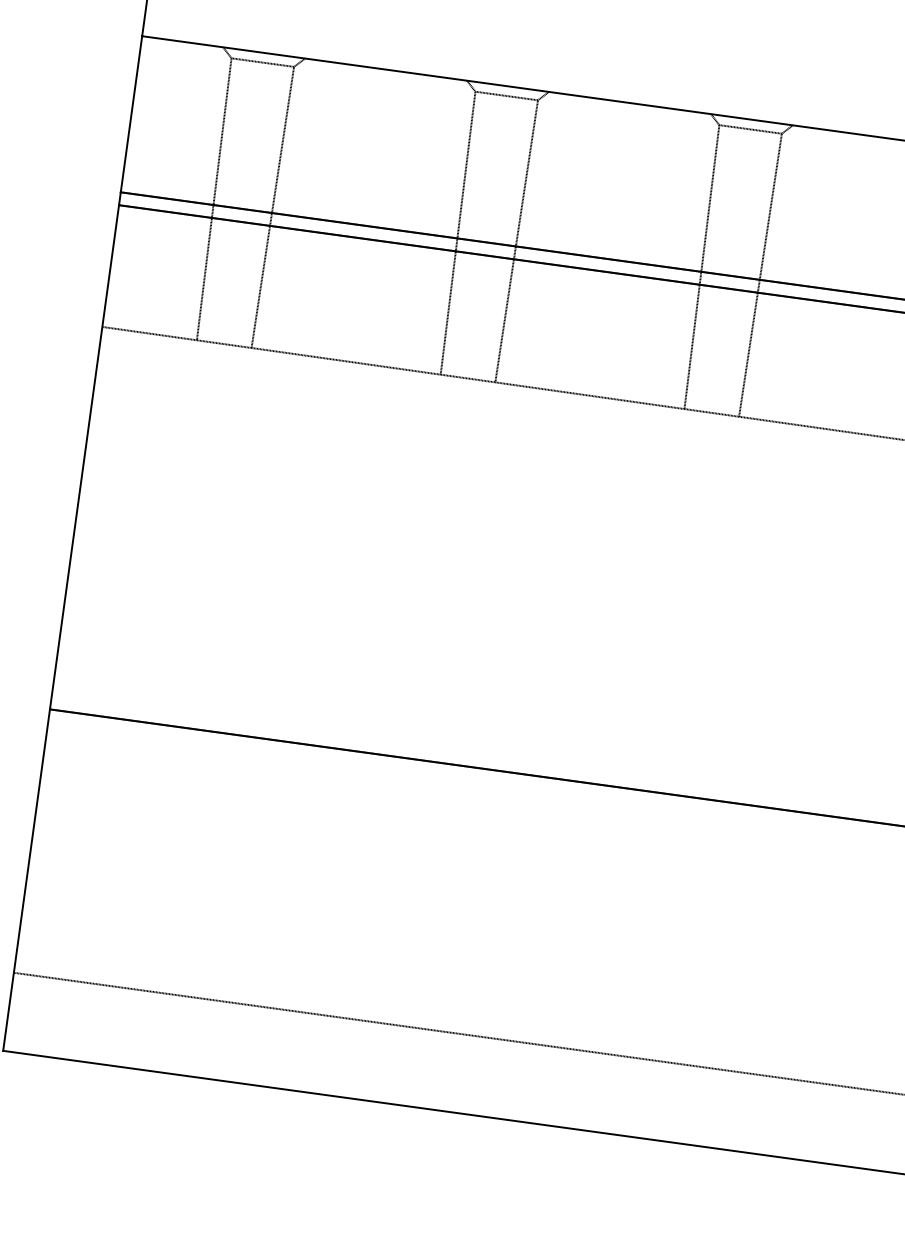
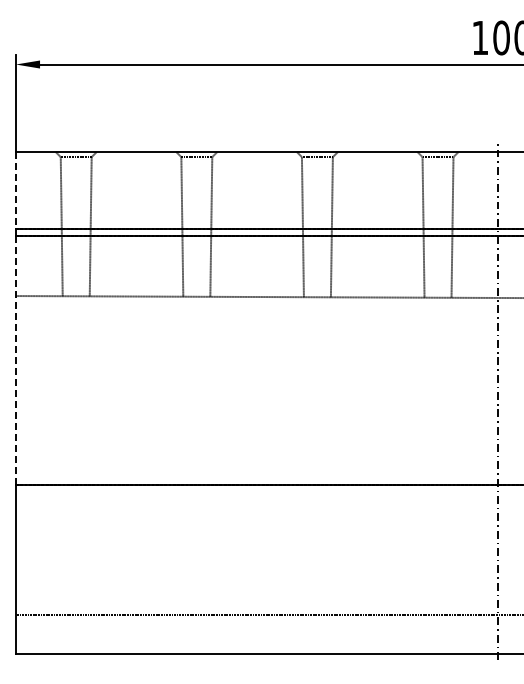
line: (130, 113) -> (15, 190), solid -> dashed
line: (83, 457) -> (15, 360), solid -> dashed

